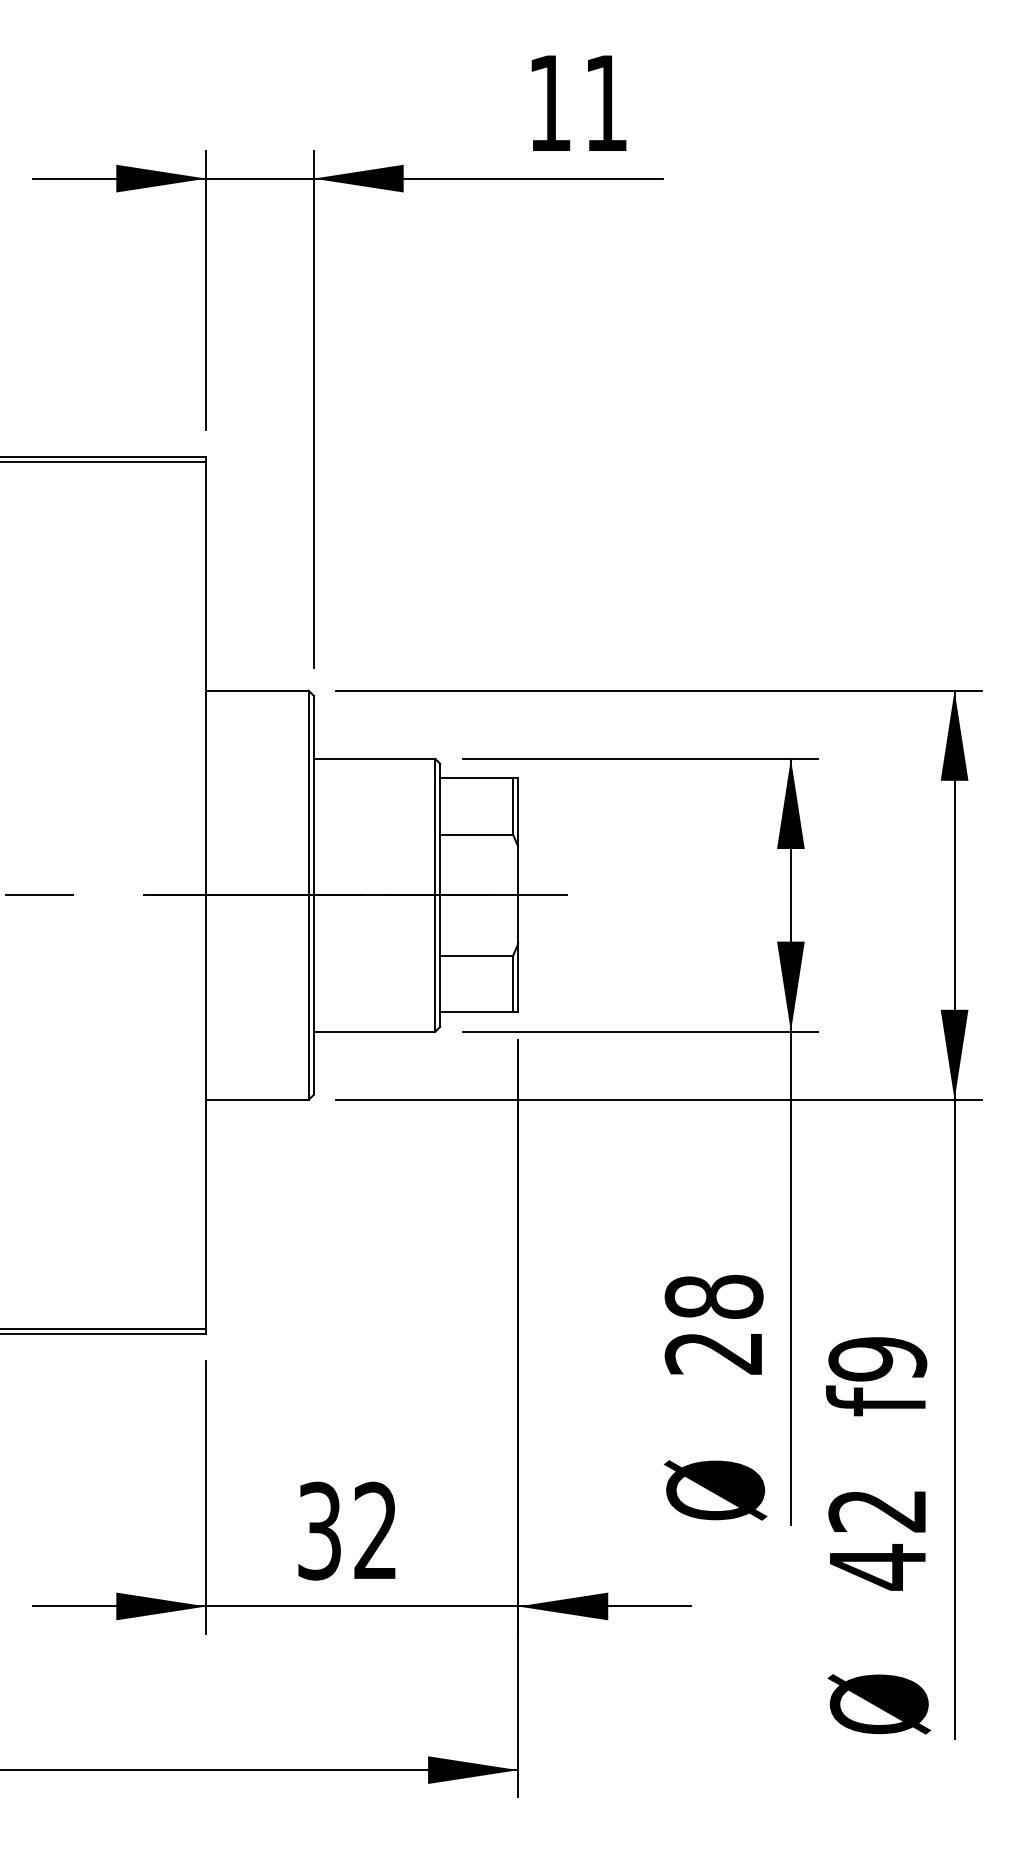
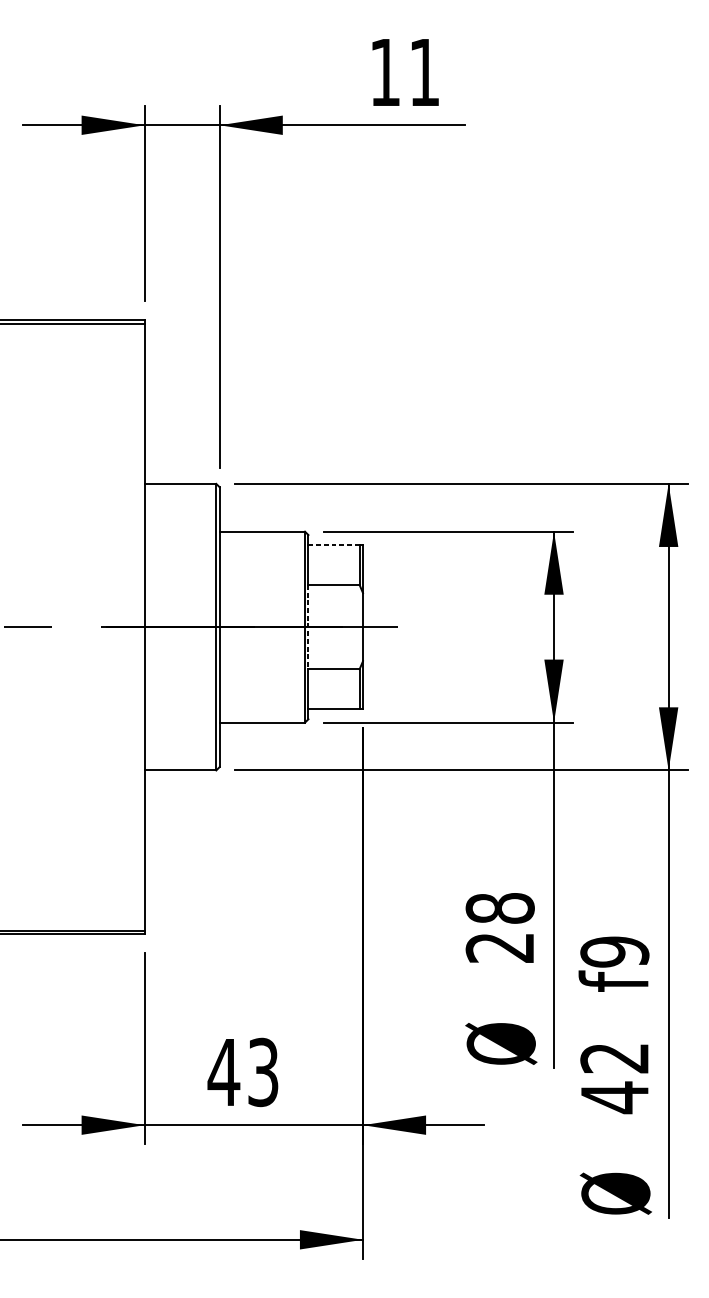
line: (476, 778) -> (333, 545), solid -> dashed
line: (440, 895) -> (308, 627), solid -> dashed
text: (346, 1530) -> (242, 1071), 32 -> 43

